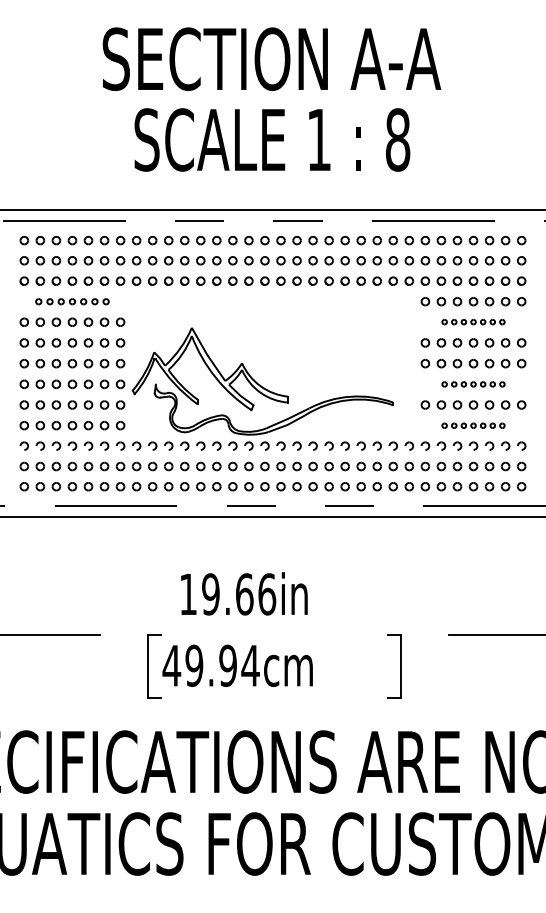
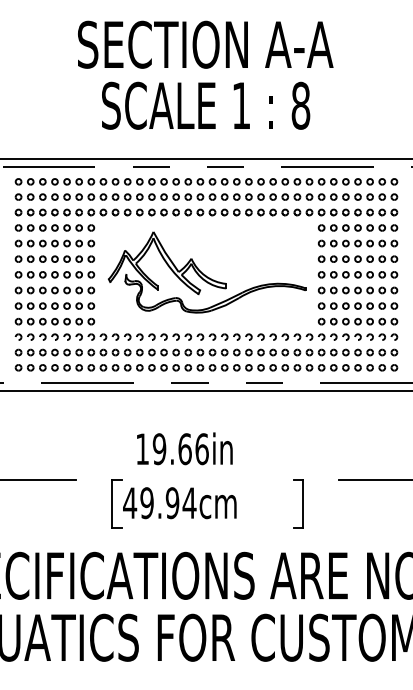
part: (72, 301) -> (55, 227), size x1.43
part: (473, 321) -> (357, 242), size x1.67
part: (262, 381) -> (206, 272), moved
part: (473, 384) -> (357, 290), size x1.67
part: (473, 425) -> (357, 321), size x1.67

